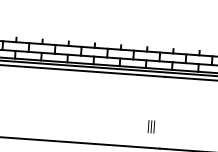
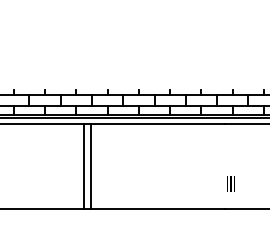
line: (44, 104) -> (83, 166), added
line: (50, 104) -> (91, 166), added
text: (151, 126) -> (230, 183), moved

